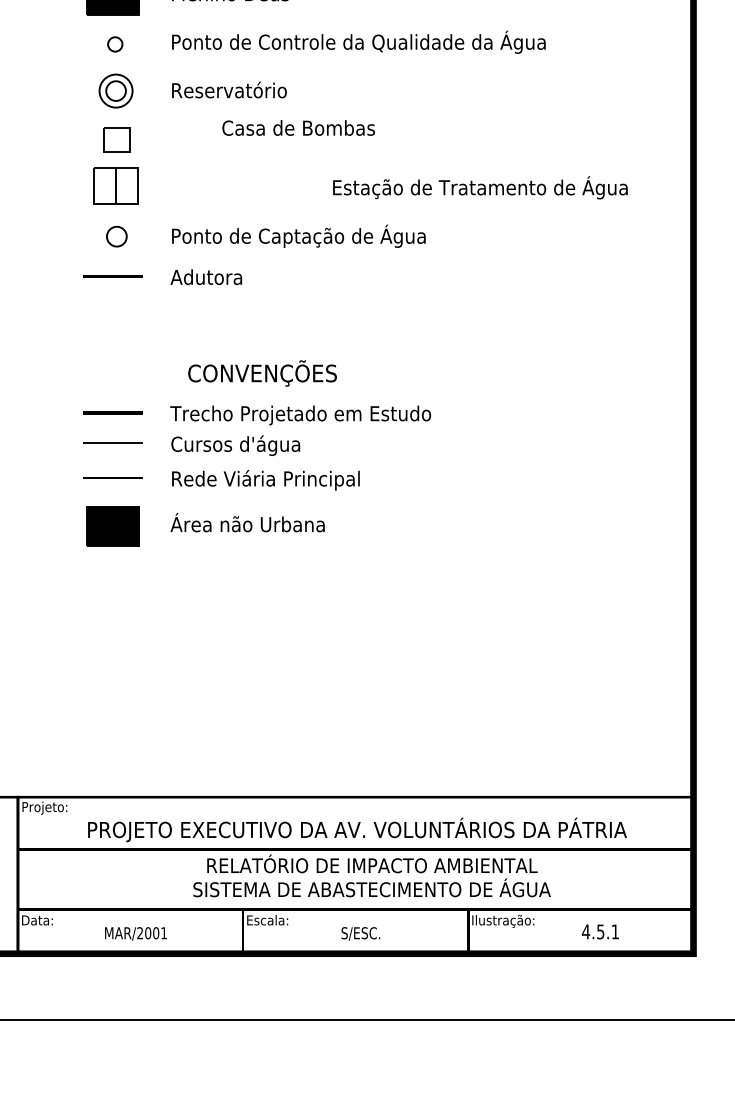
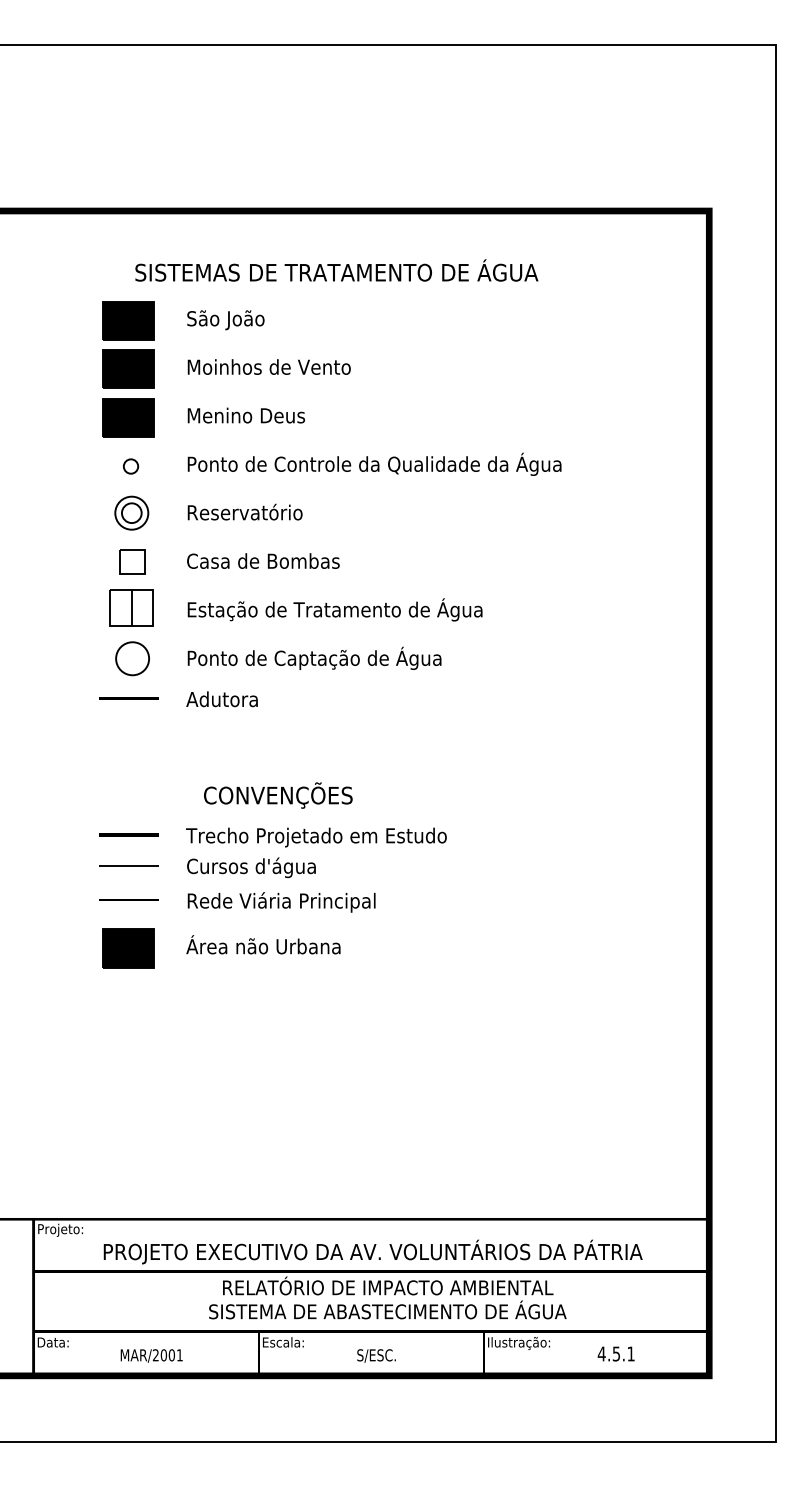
text: (298, 127) -> (263, 560), moved
text: (479, 187) -> (334, 609), moved
circle: (116, 236) -> (132, 658), size x1.67

